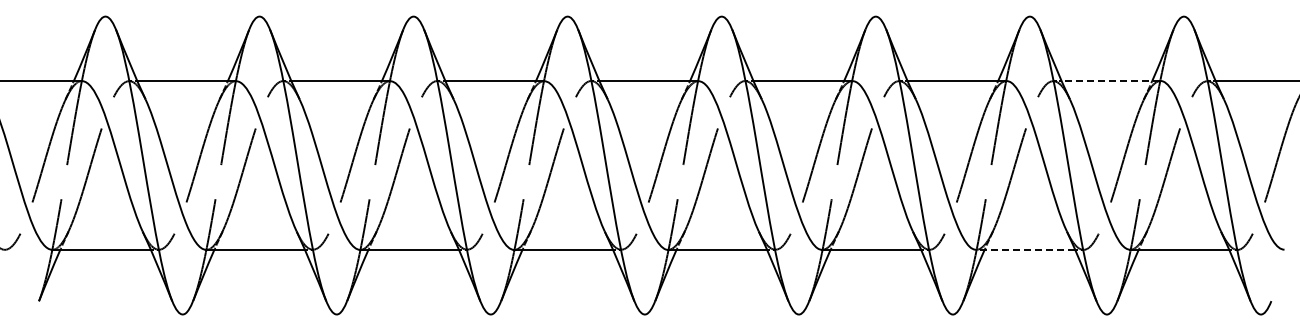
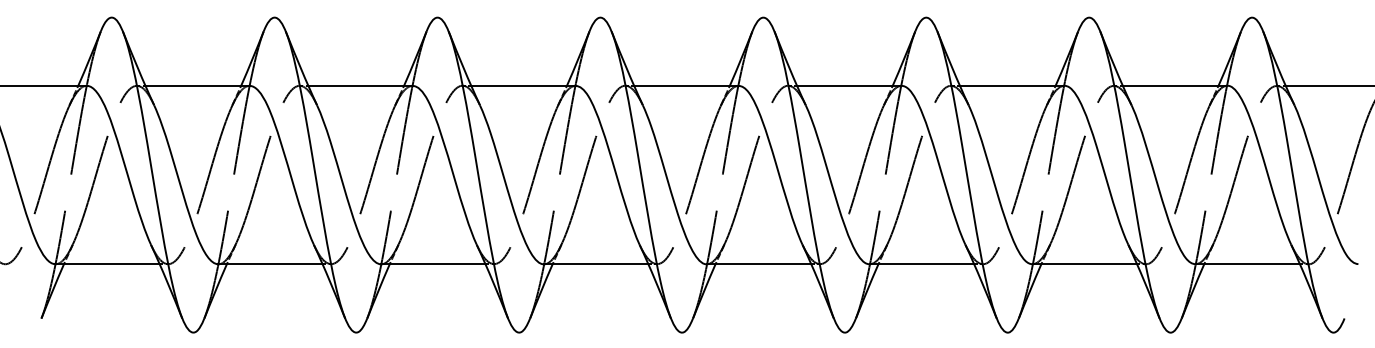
line: (1110, 81) -> (1174, 86), dashed -> solid
line: (1025, 249) -> (1084, 263), dashed -> solid

